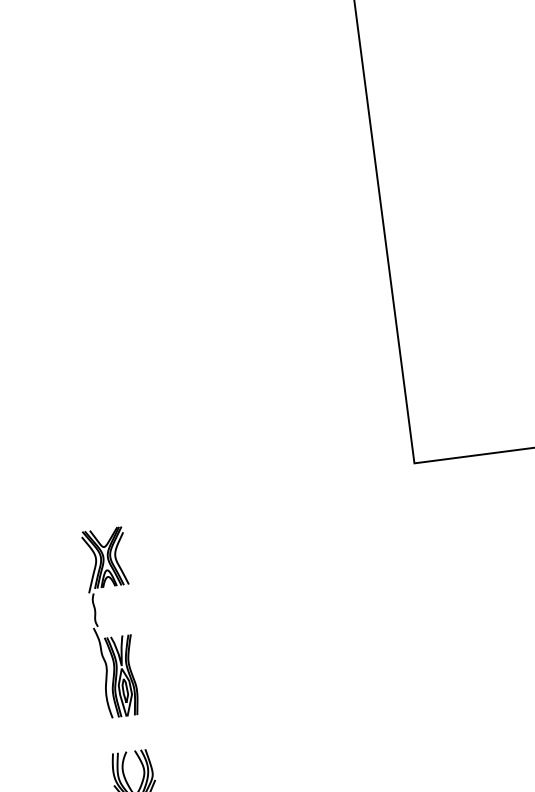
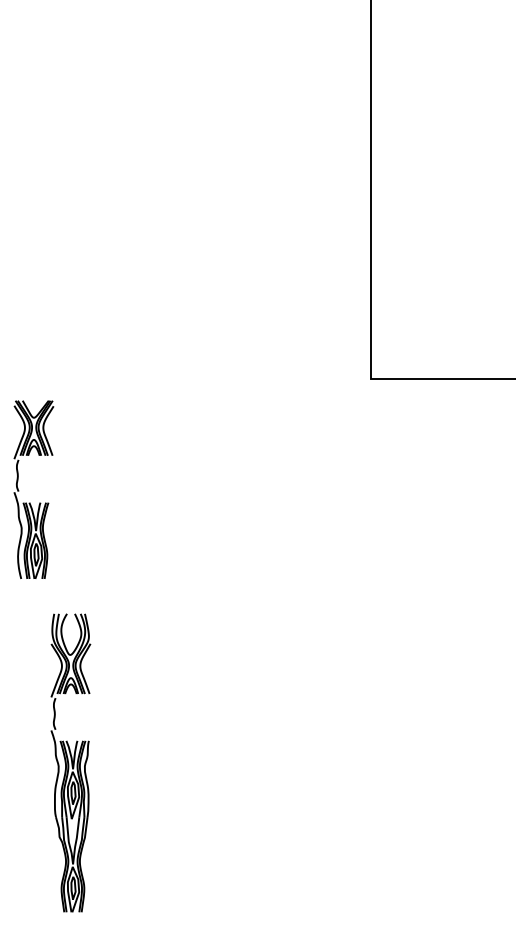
part: (112, 636) -> (30, 502), moved

